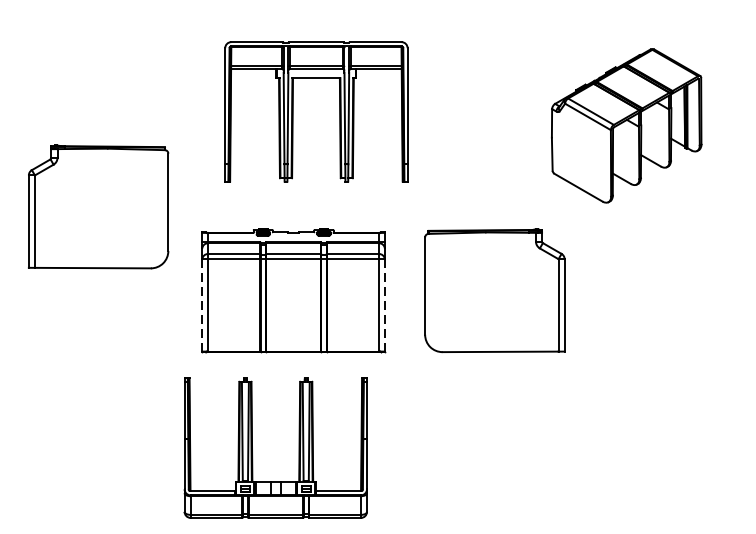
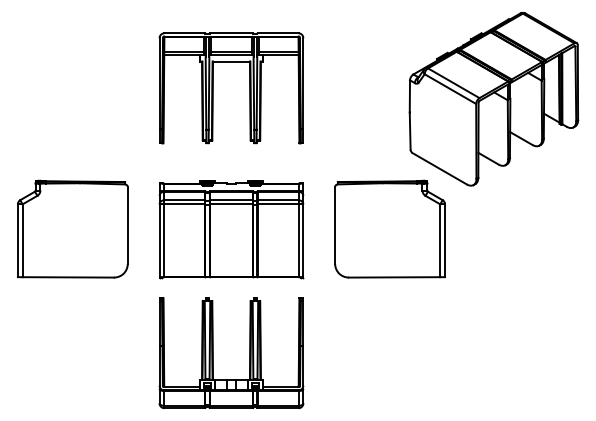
part: (293, 112) -> (213, 88), moved
part: (626, 126) -> (493, 99), size x1.43
part: (98, 206) -> (72, 228), moved
line: (202, 305) -> (159, 240), dashed -> solid
line: (384, 306) -> (303, 241), dashed -> solid
part: (253, 448) -> (213, 353), moved

